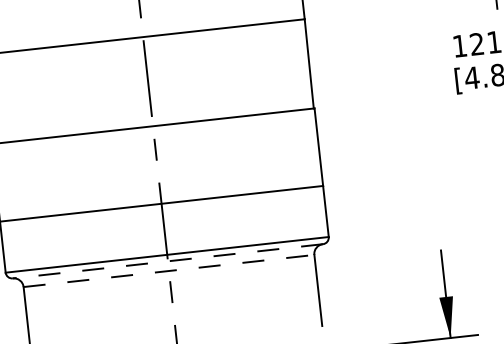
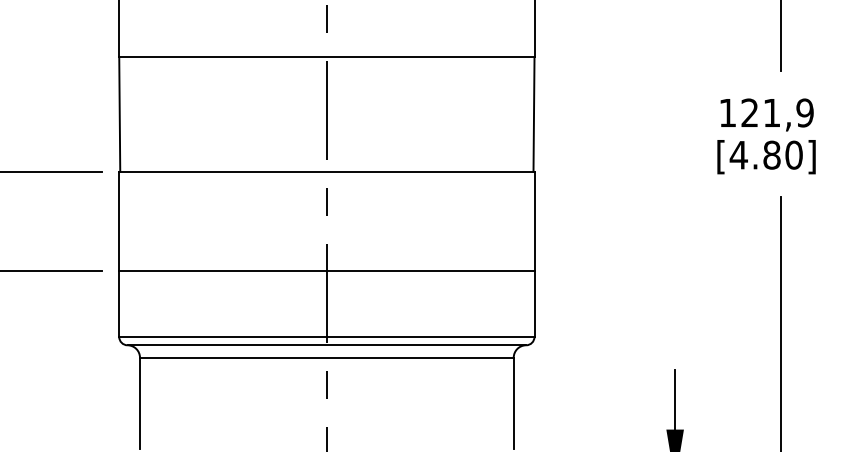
line: (167, 261) -> (326, 345), dashed -> solid
line: (168, 270) -> (326, 357), dashed -> solid

